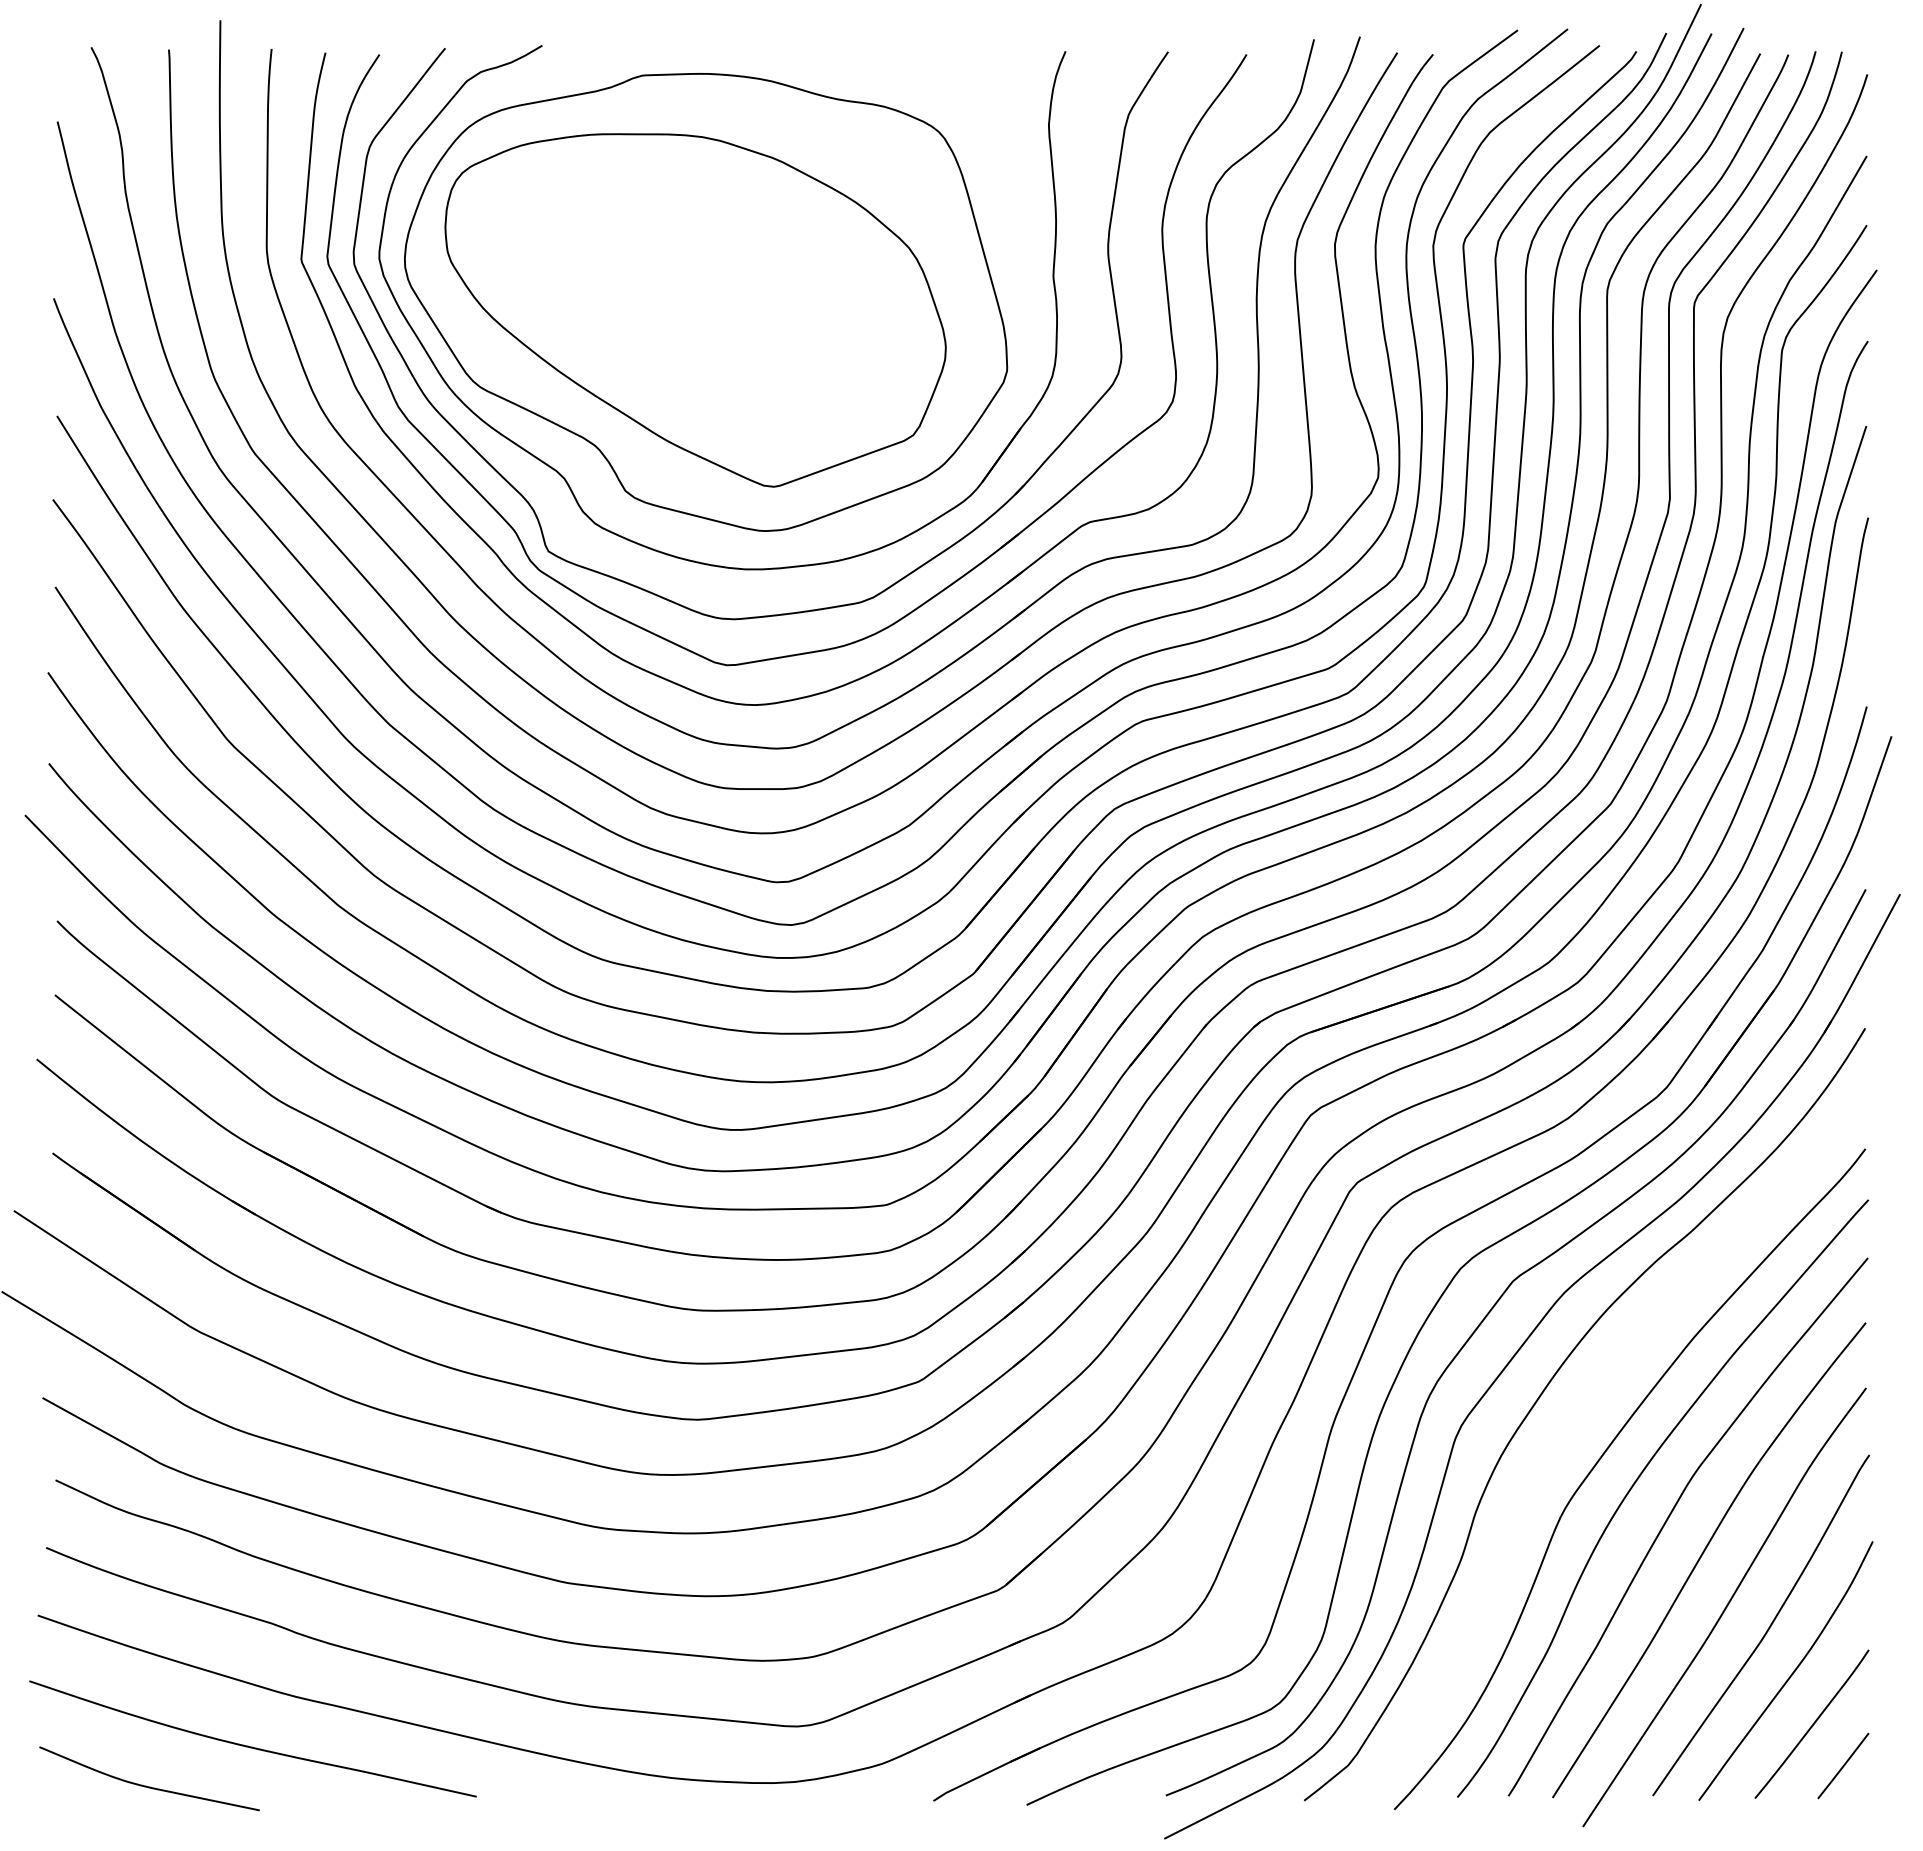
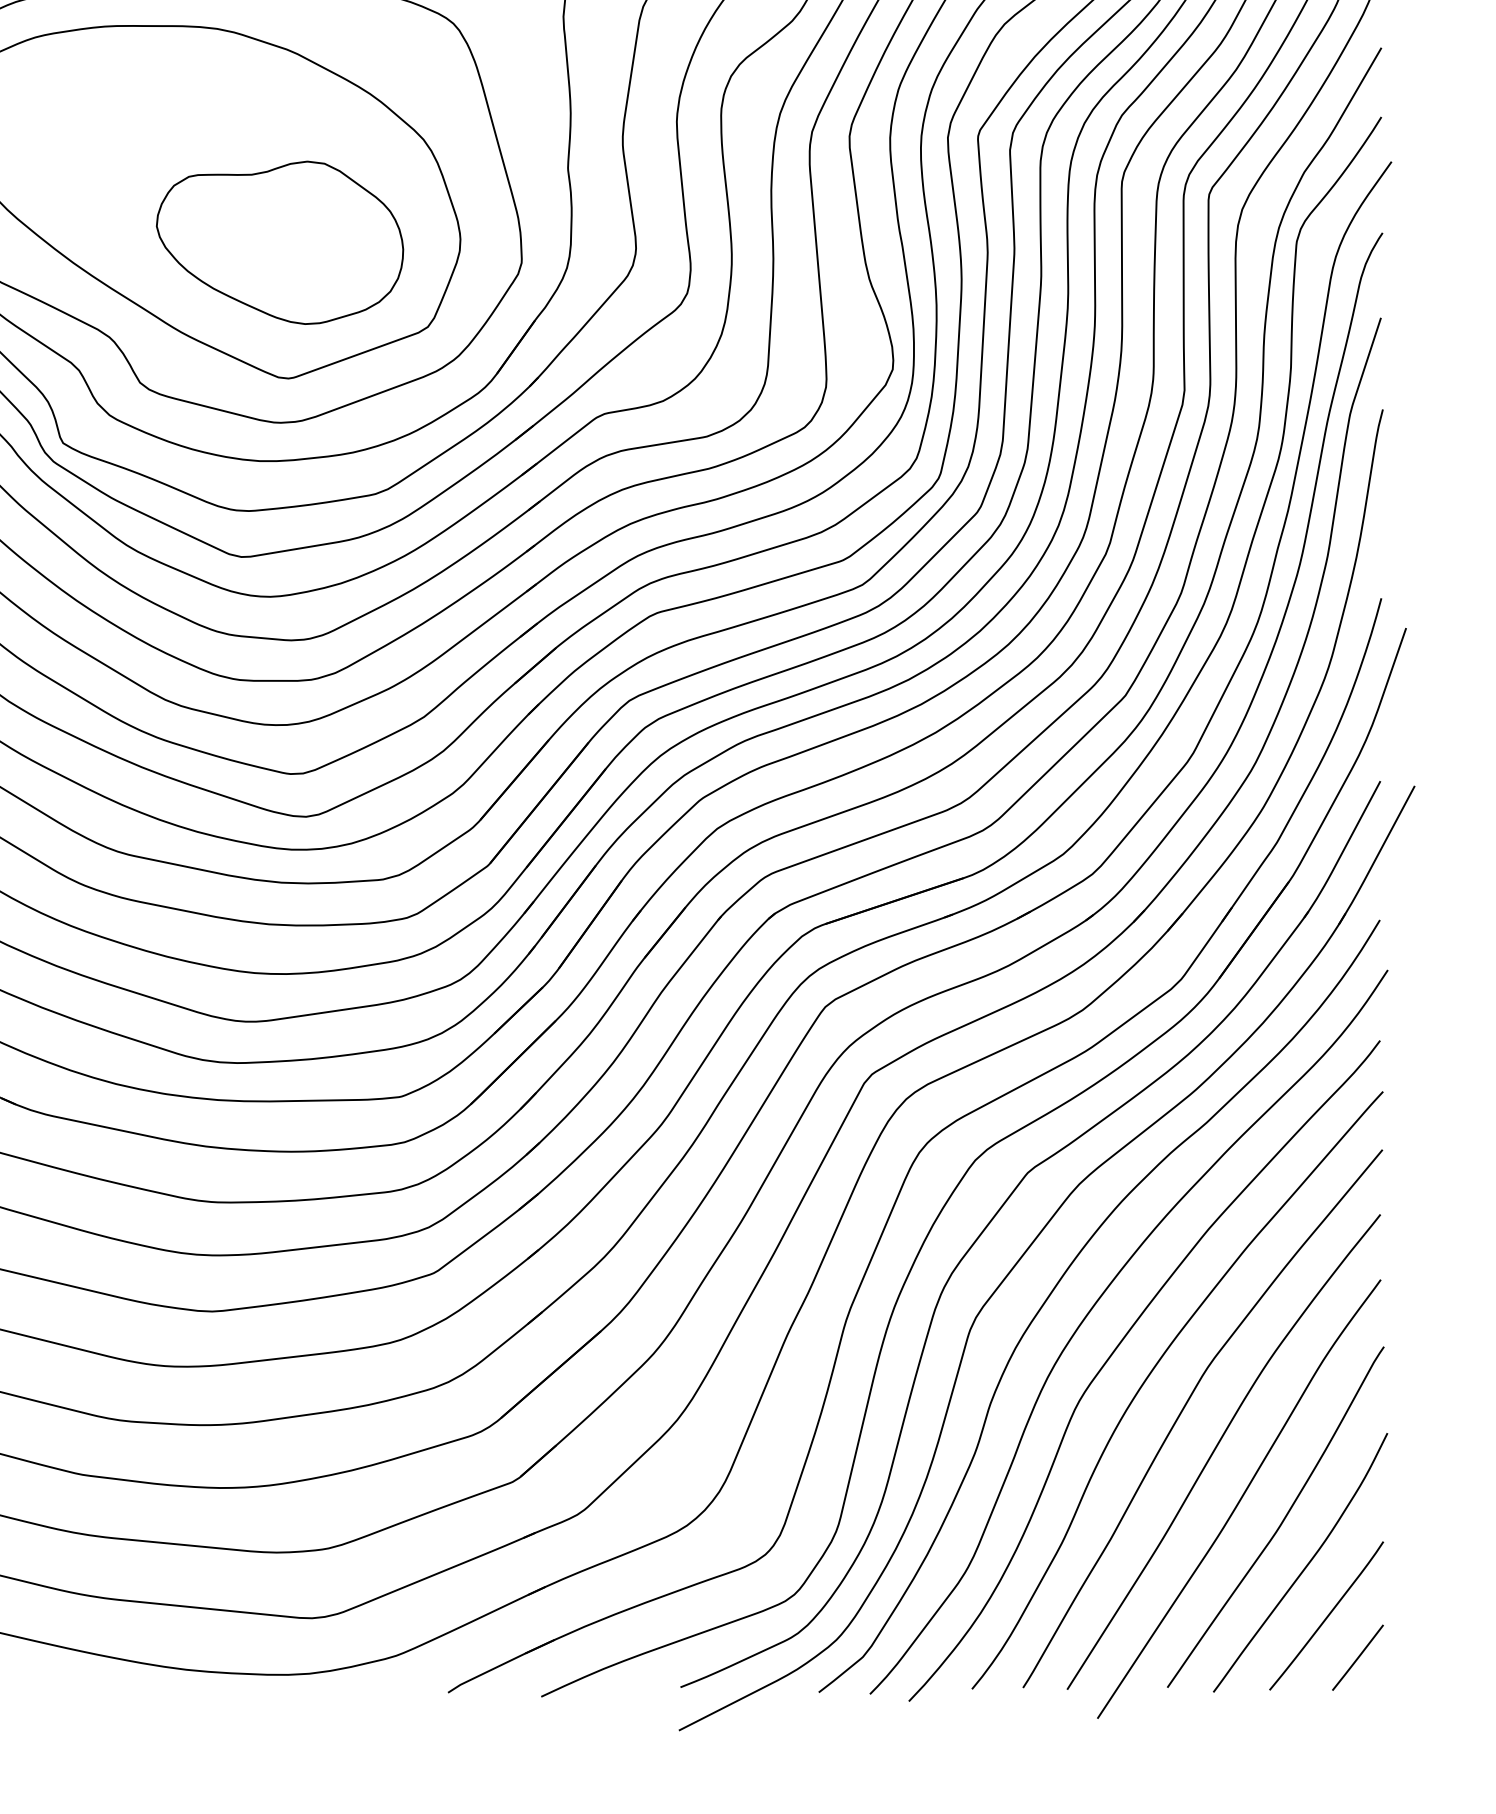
part: (765, 351) -> (280, 243), added
curve: (1580, 1414) -> (1095, 1306), added

